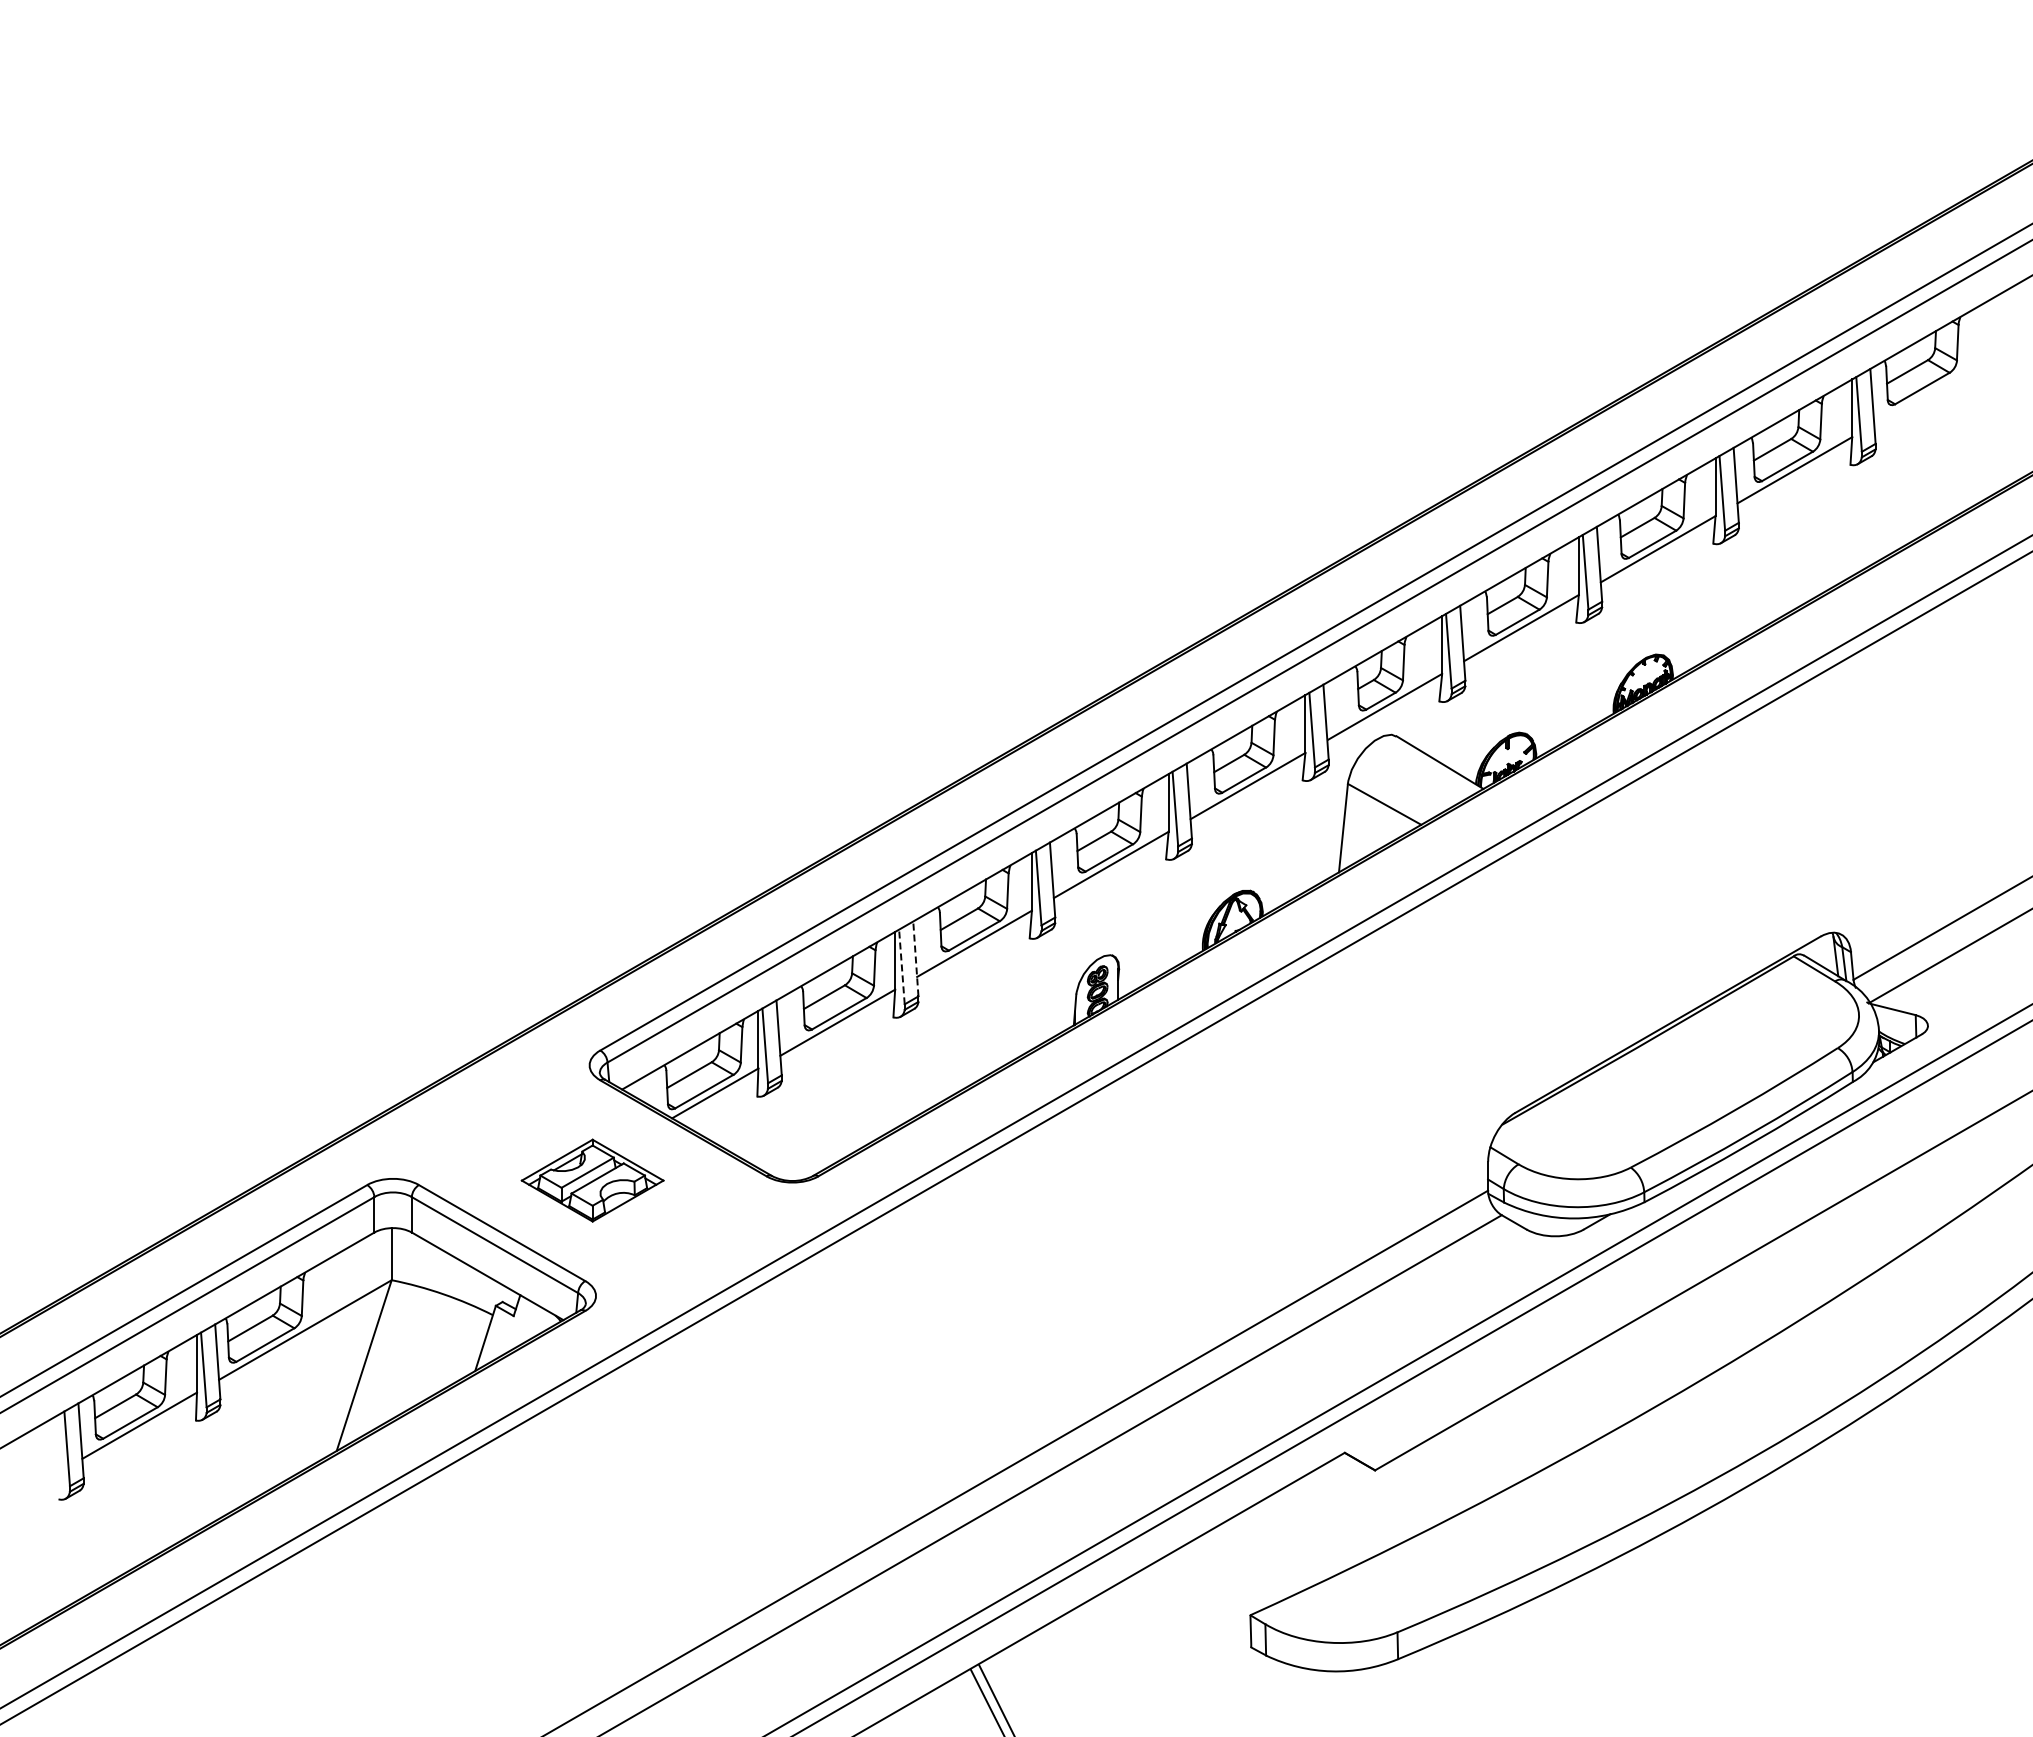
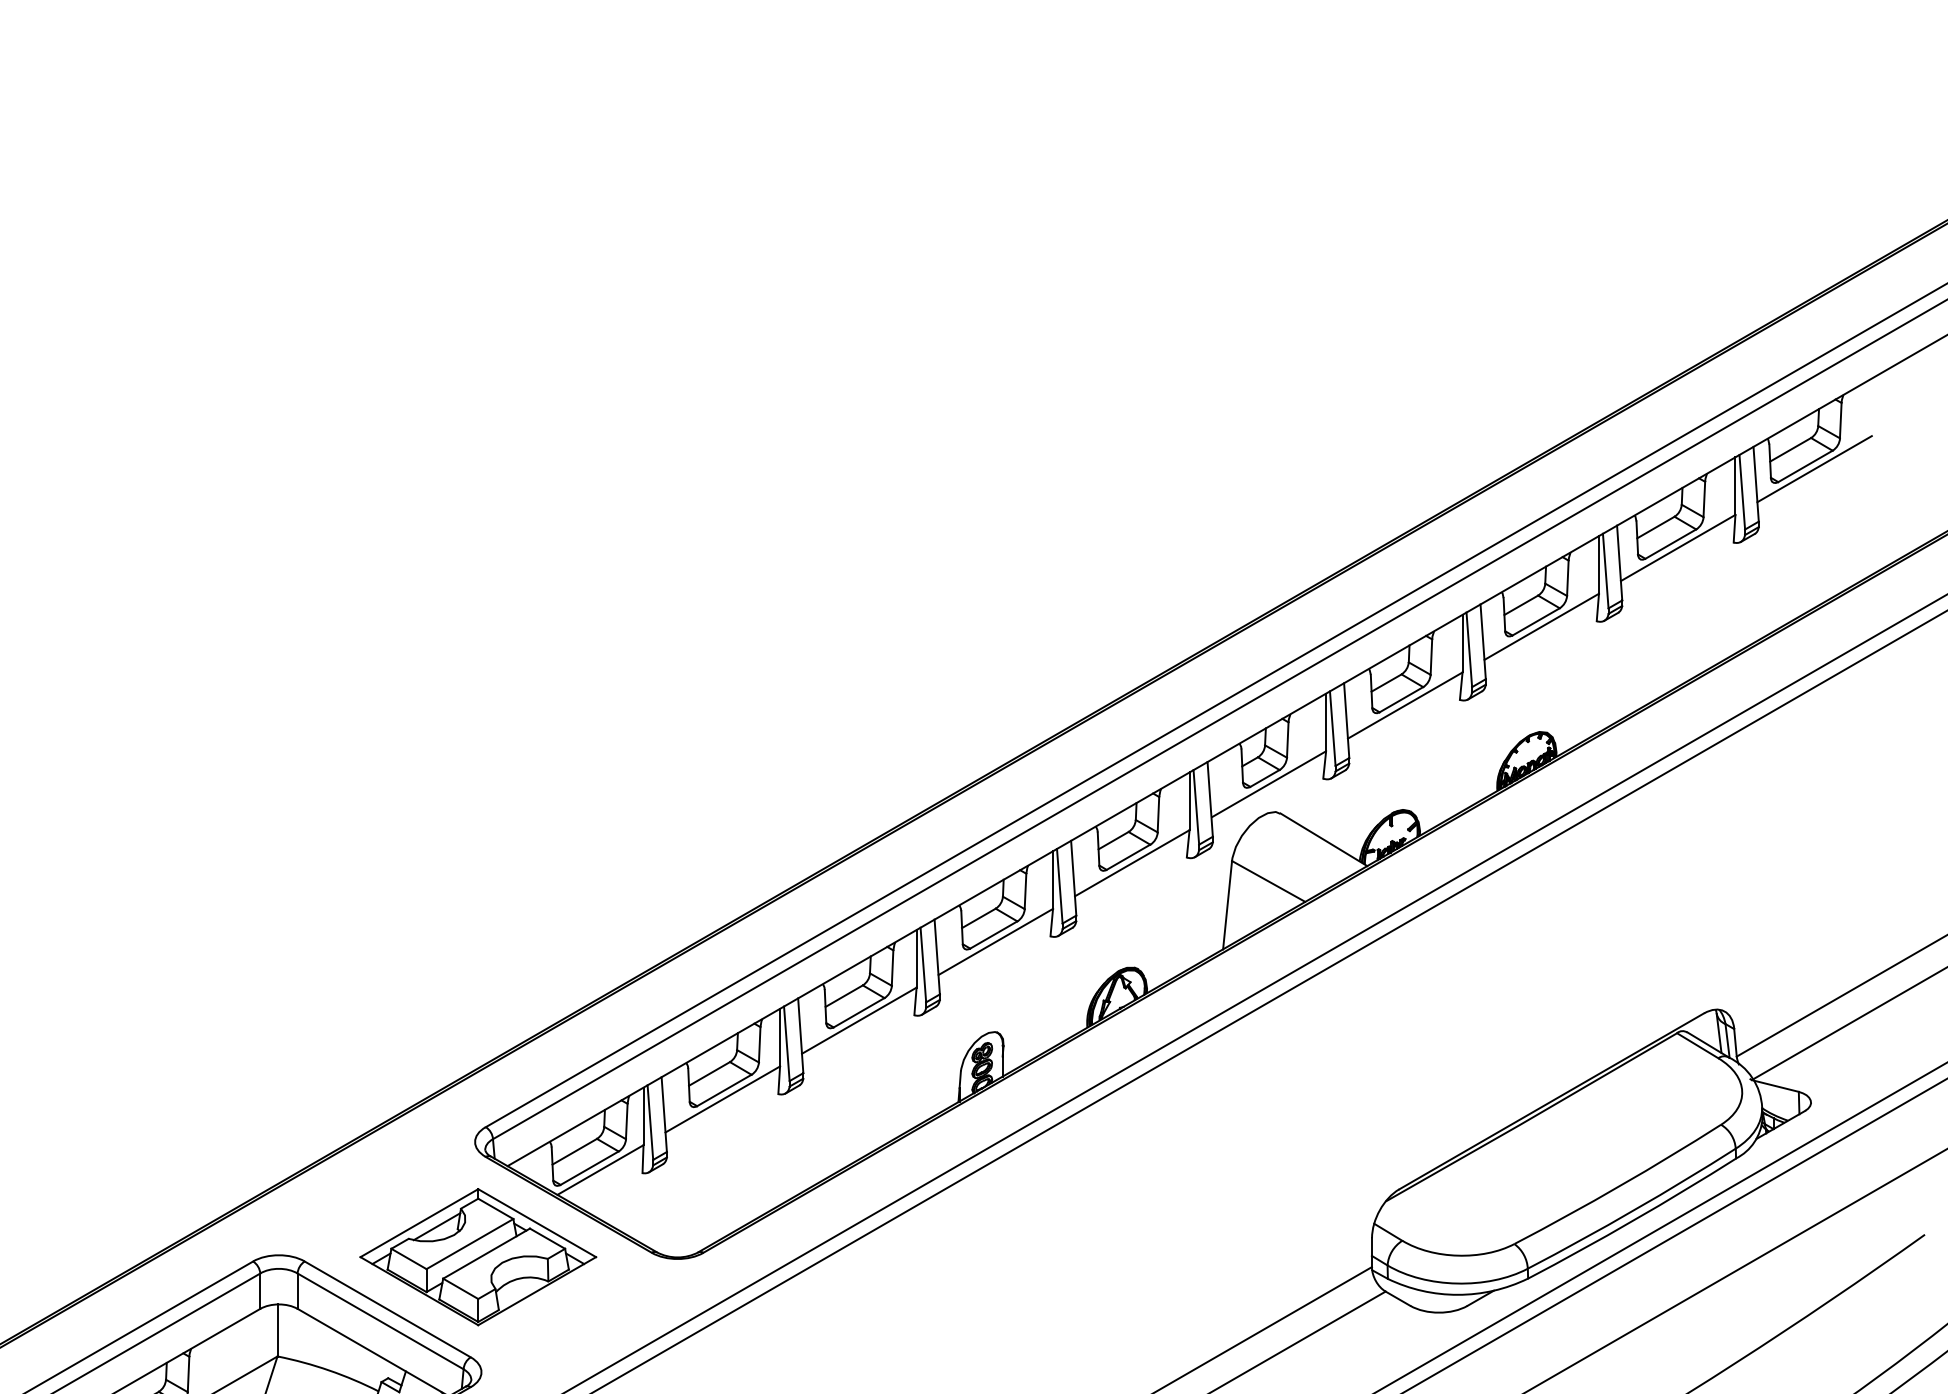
line: (1931, 391) -> (1814, 469), added
line: (915, 958) -> (800, 1035), dashed -> solid
line: (901, 966) -> (786, 1043), dashed -> solid
part: (592, 1180) -> (477, 1256), size x1.67

